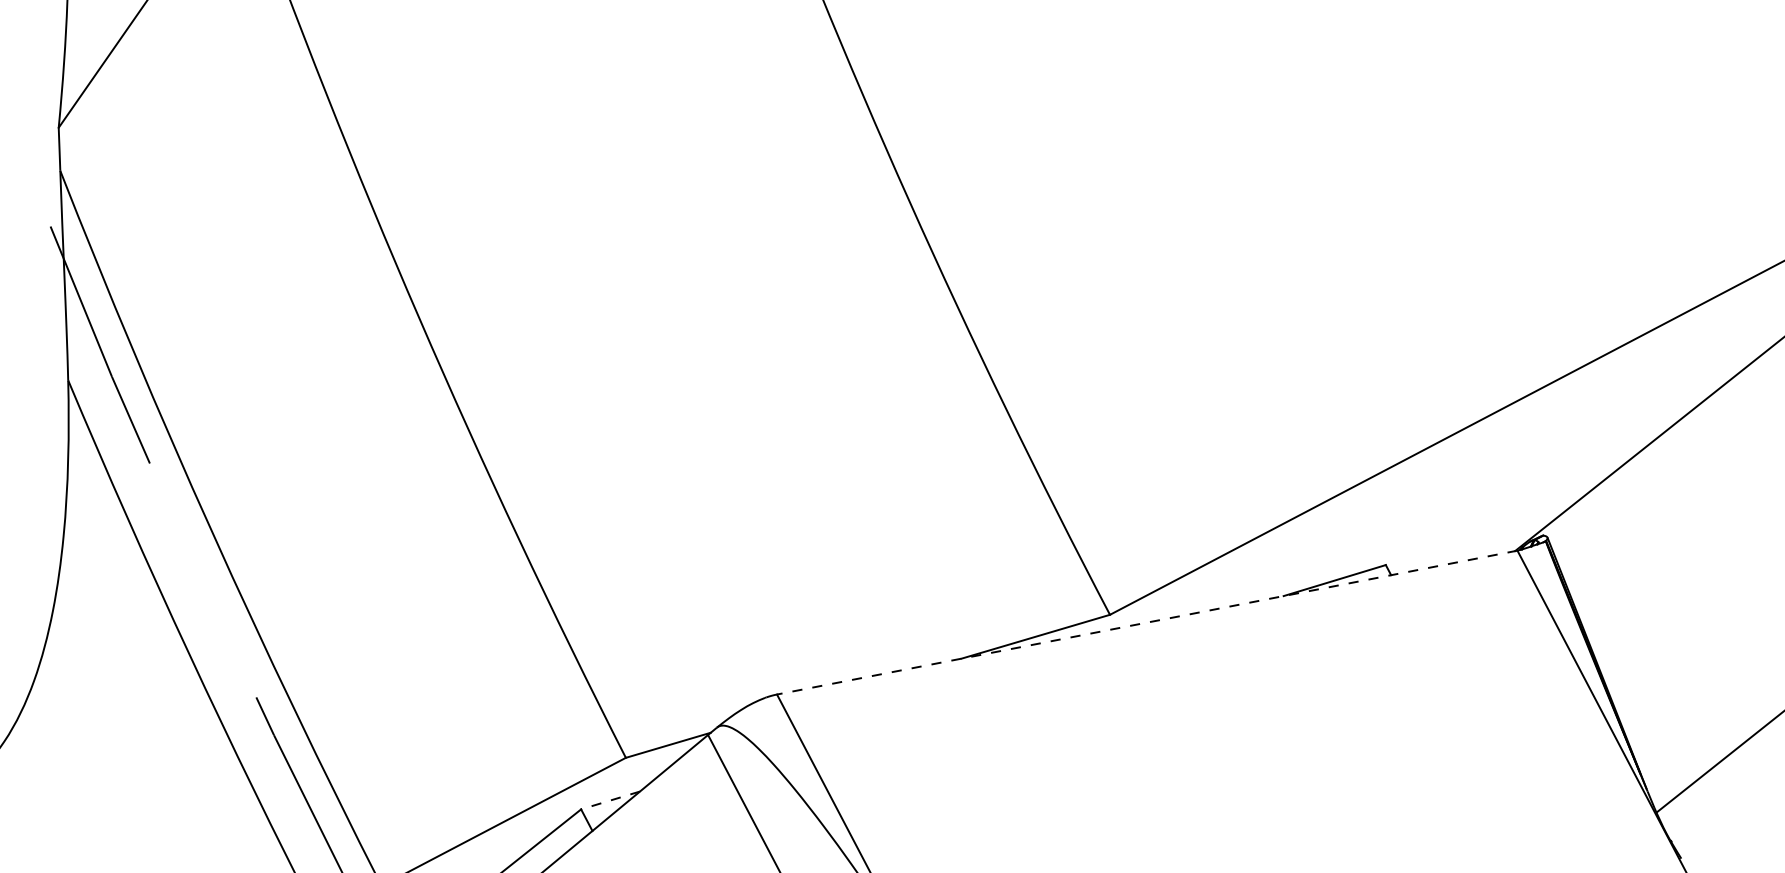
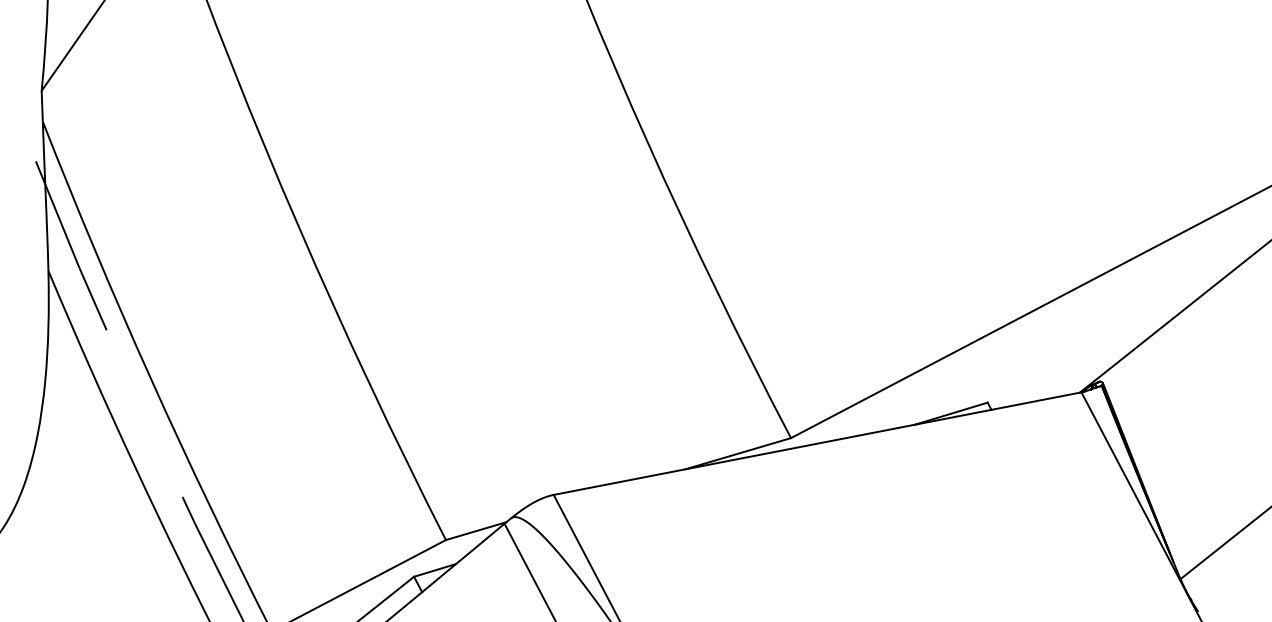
line: (1146, 622) -> (817, 443), dashed -> solid
line: (610, 800) -> (434, 570), dashed -> solid

